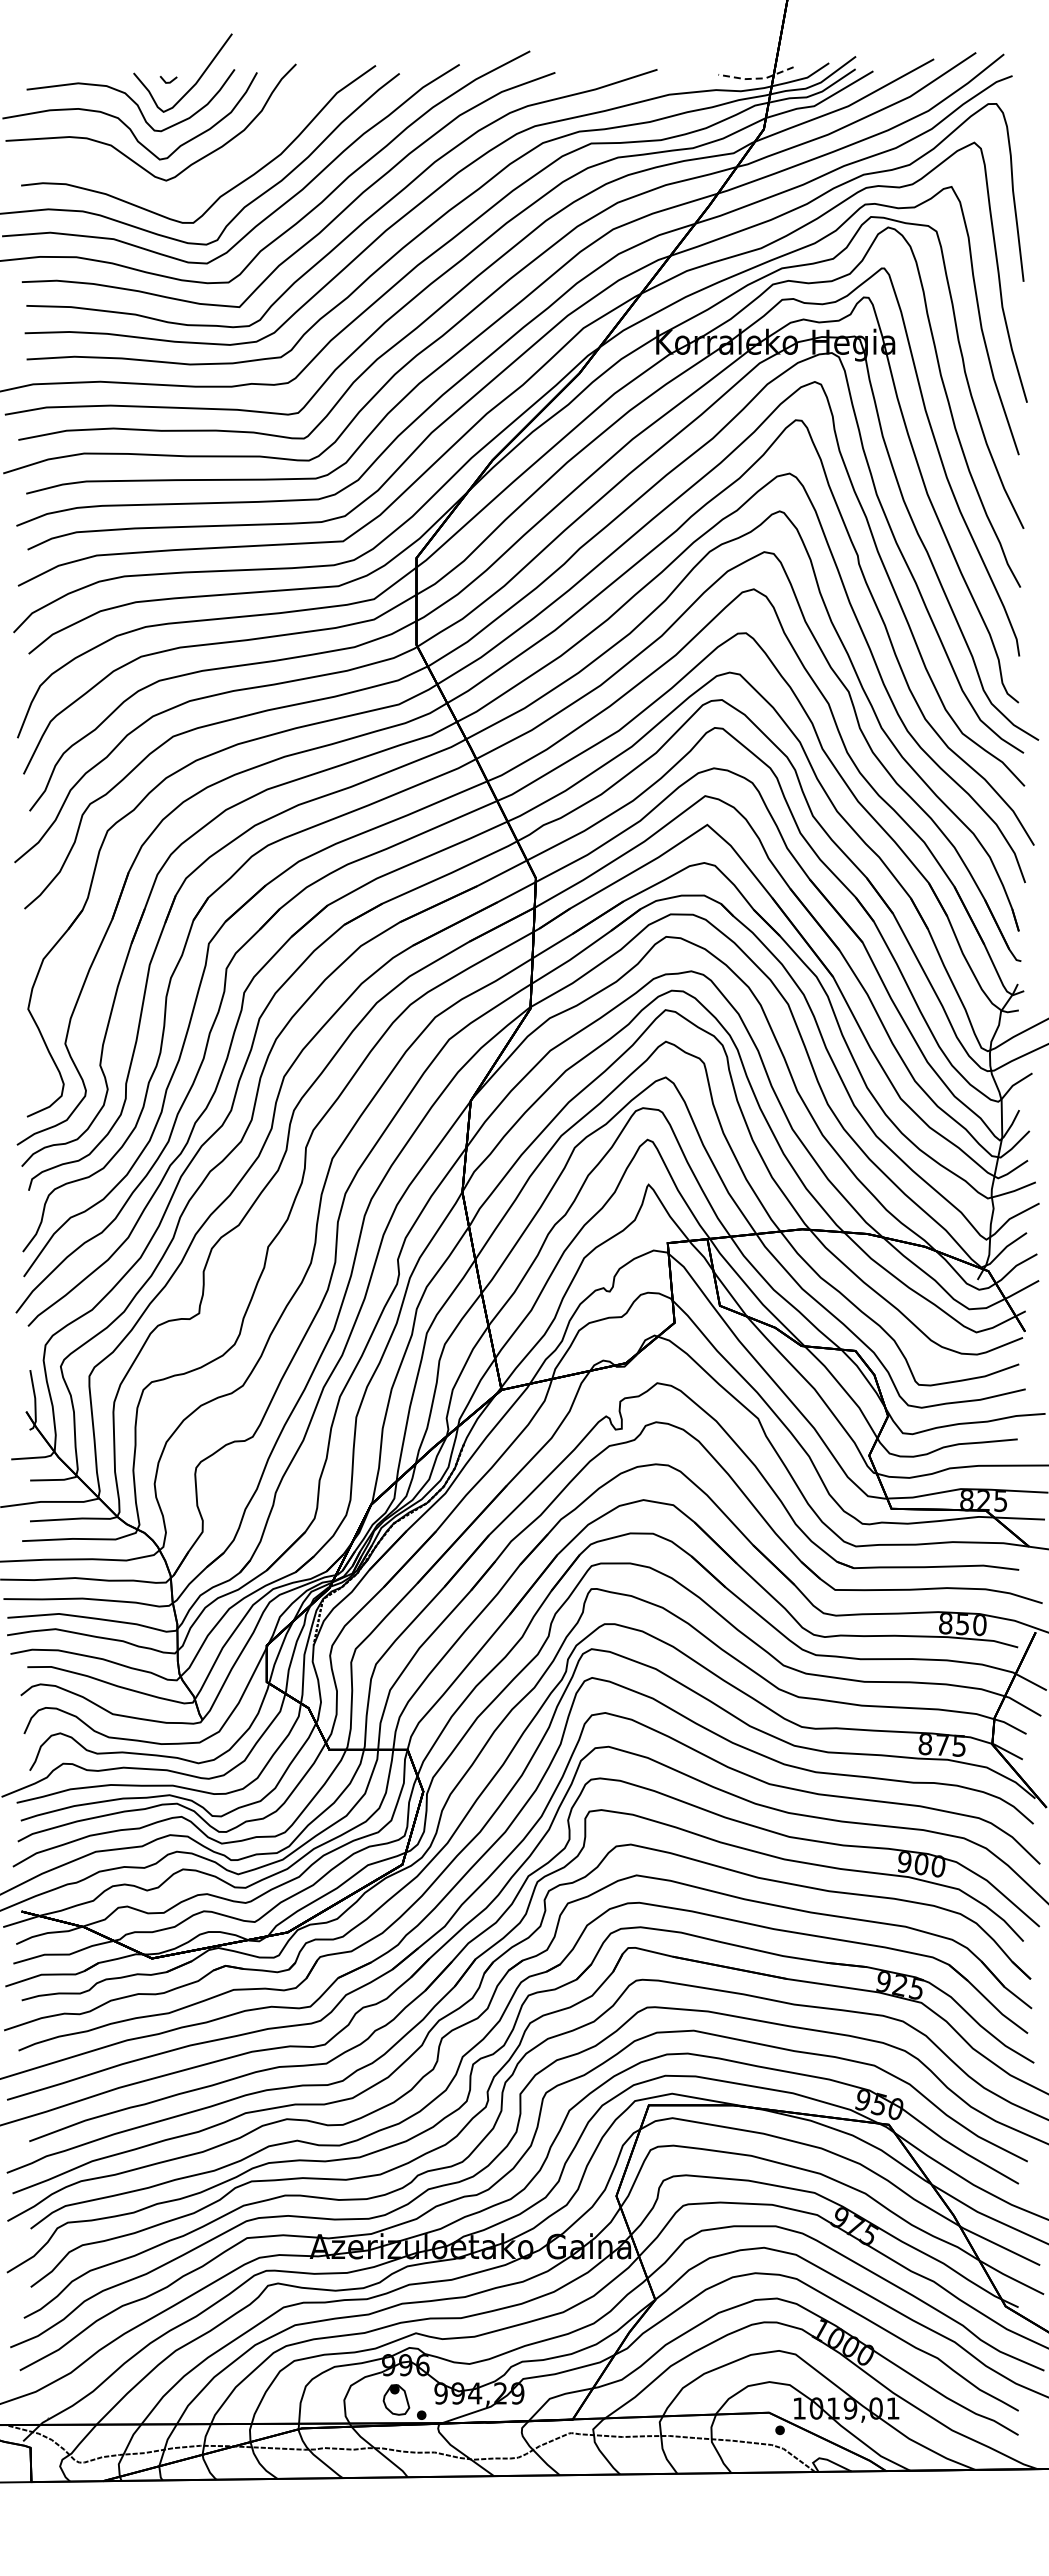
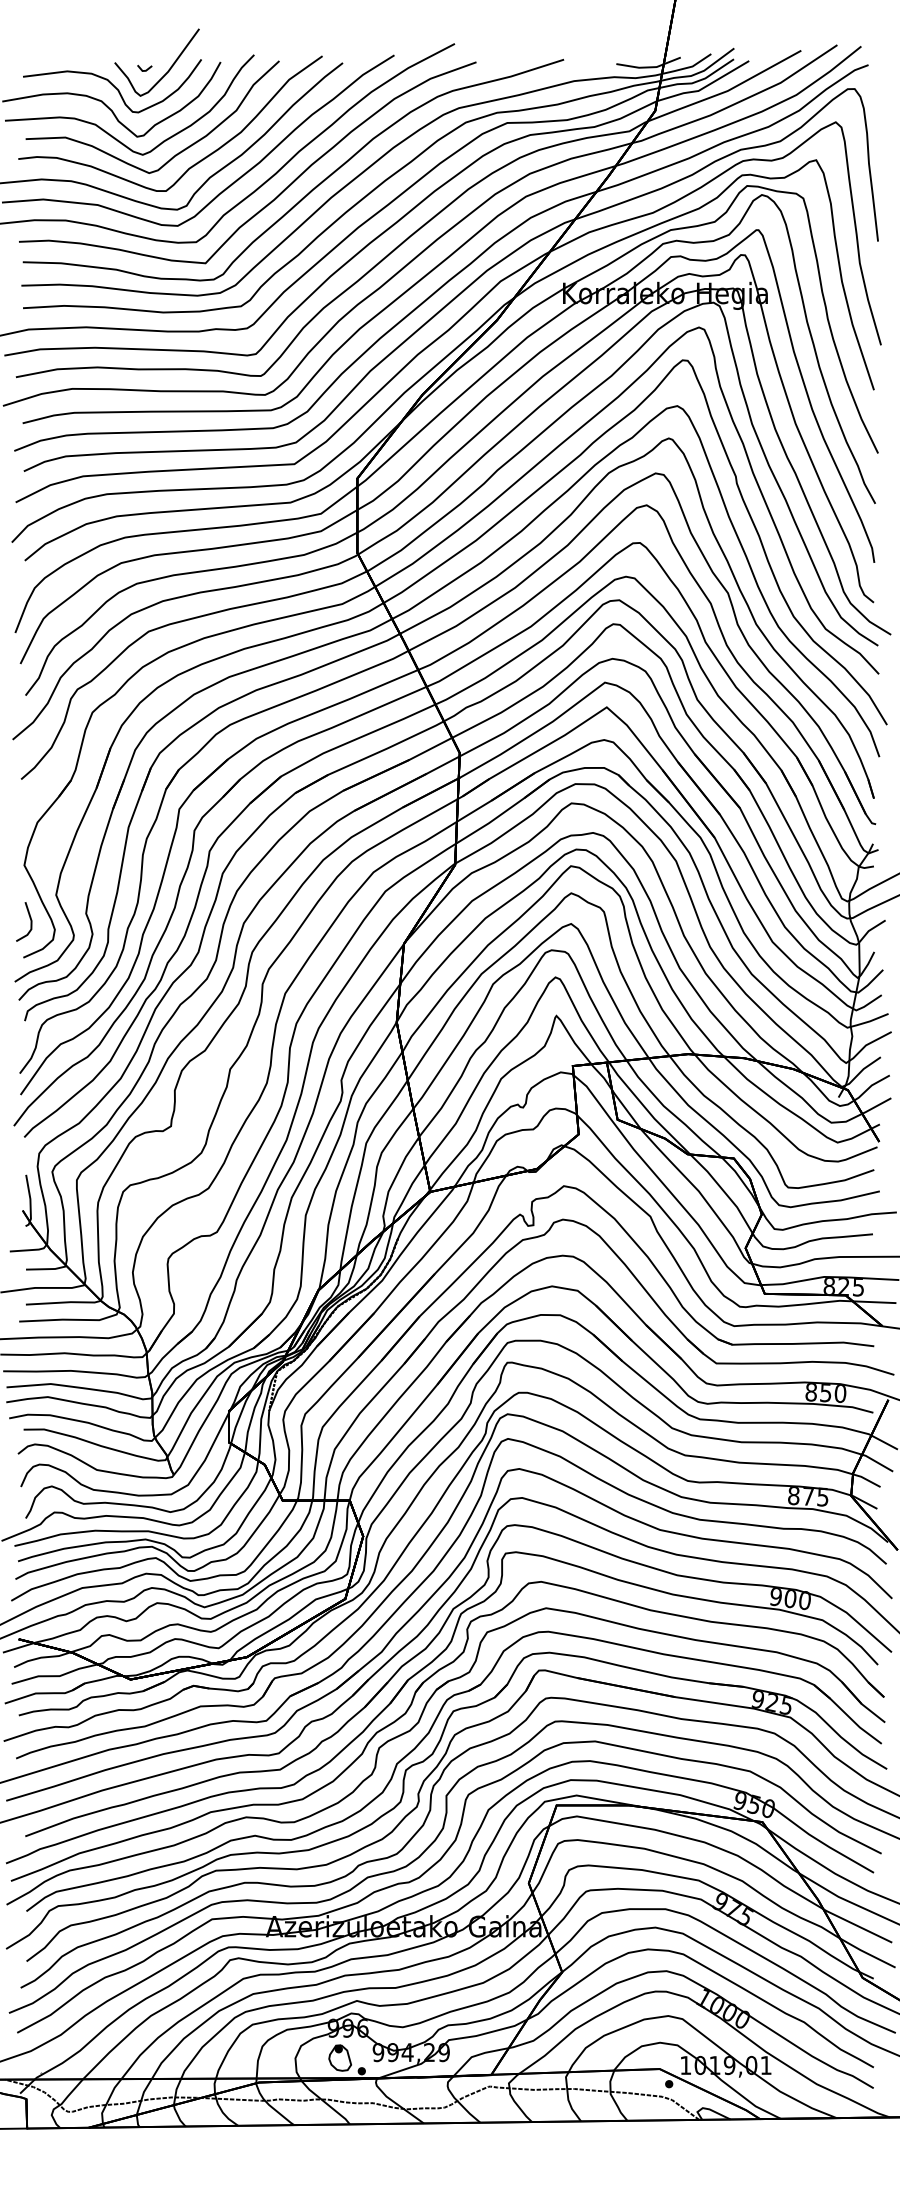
line: (756, 78) -> (648, 67), dashed -> solid
curve: (205, 179) -> (176, 153), added
line: (35, 1075) -> (30, 922), added

